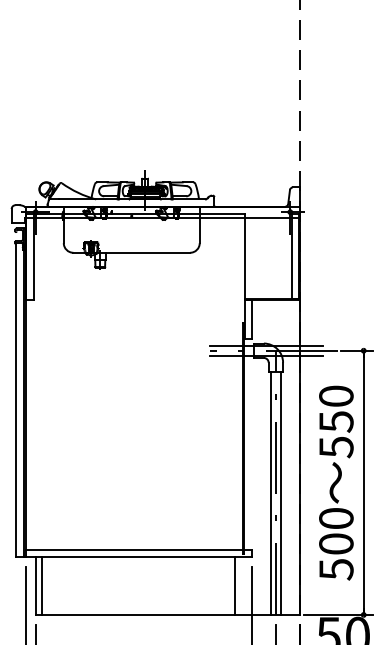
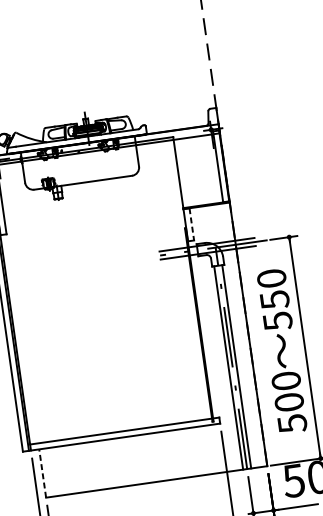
line: (251, 320) -> (191, 225), solid -> dashed
line: (35, 586) -> (42, 473), solid -> dashed
line: (41, 586) -> (47, 473), removed
line: (235, 586) -> (209, 449), removed

